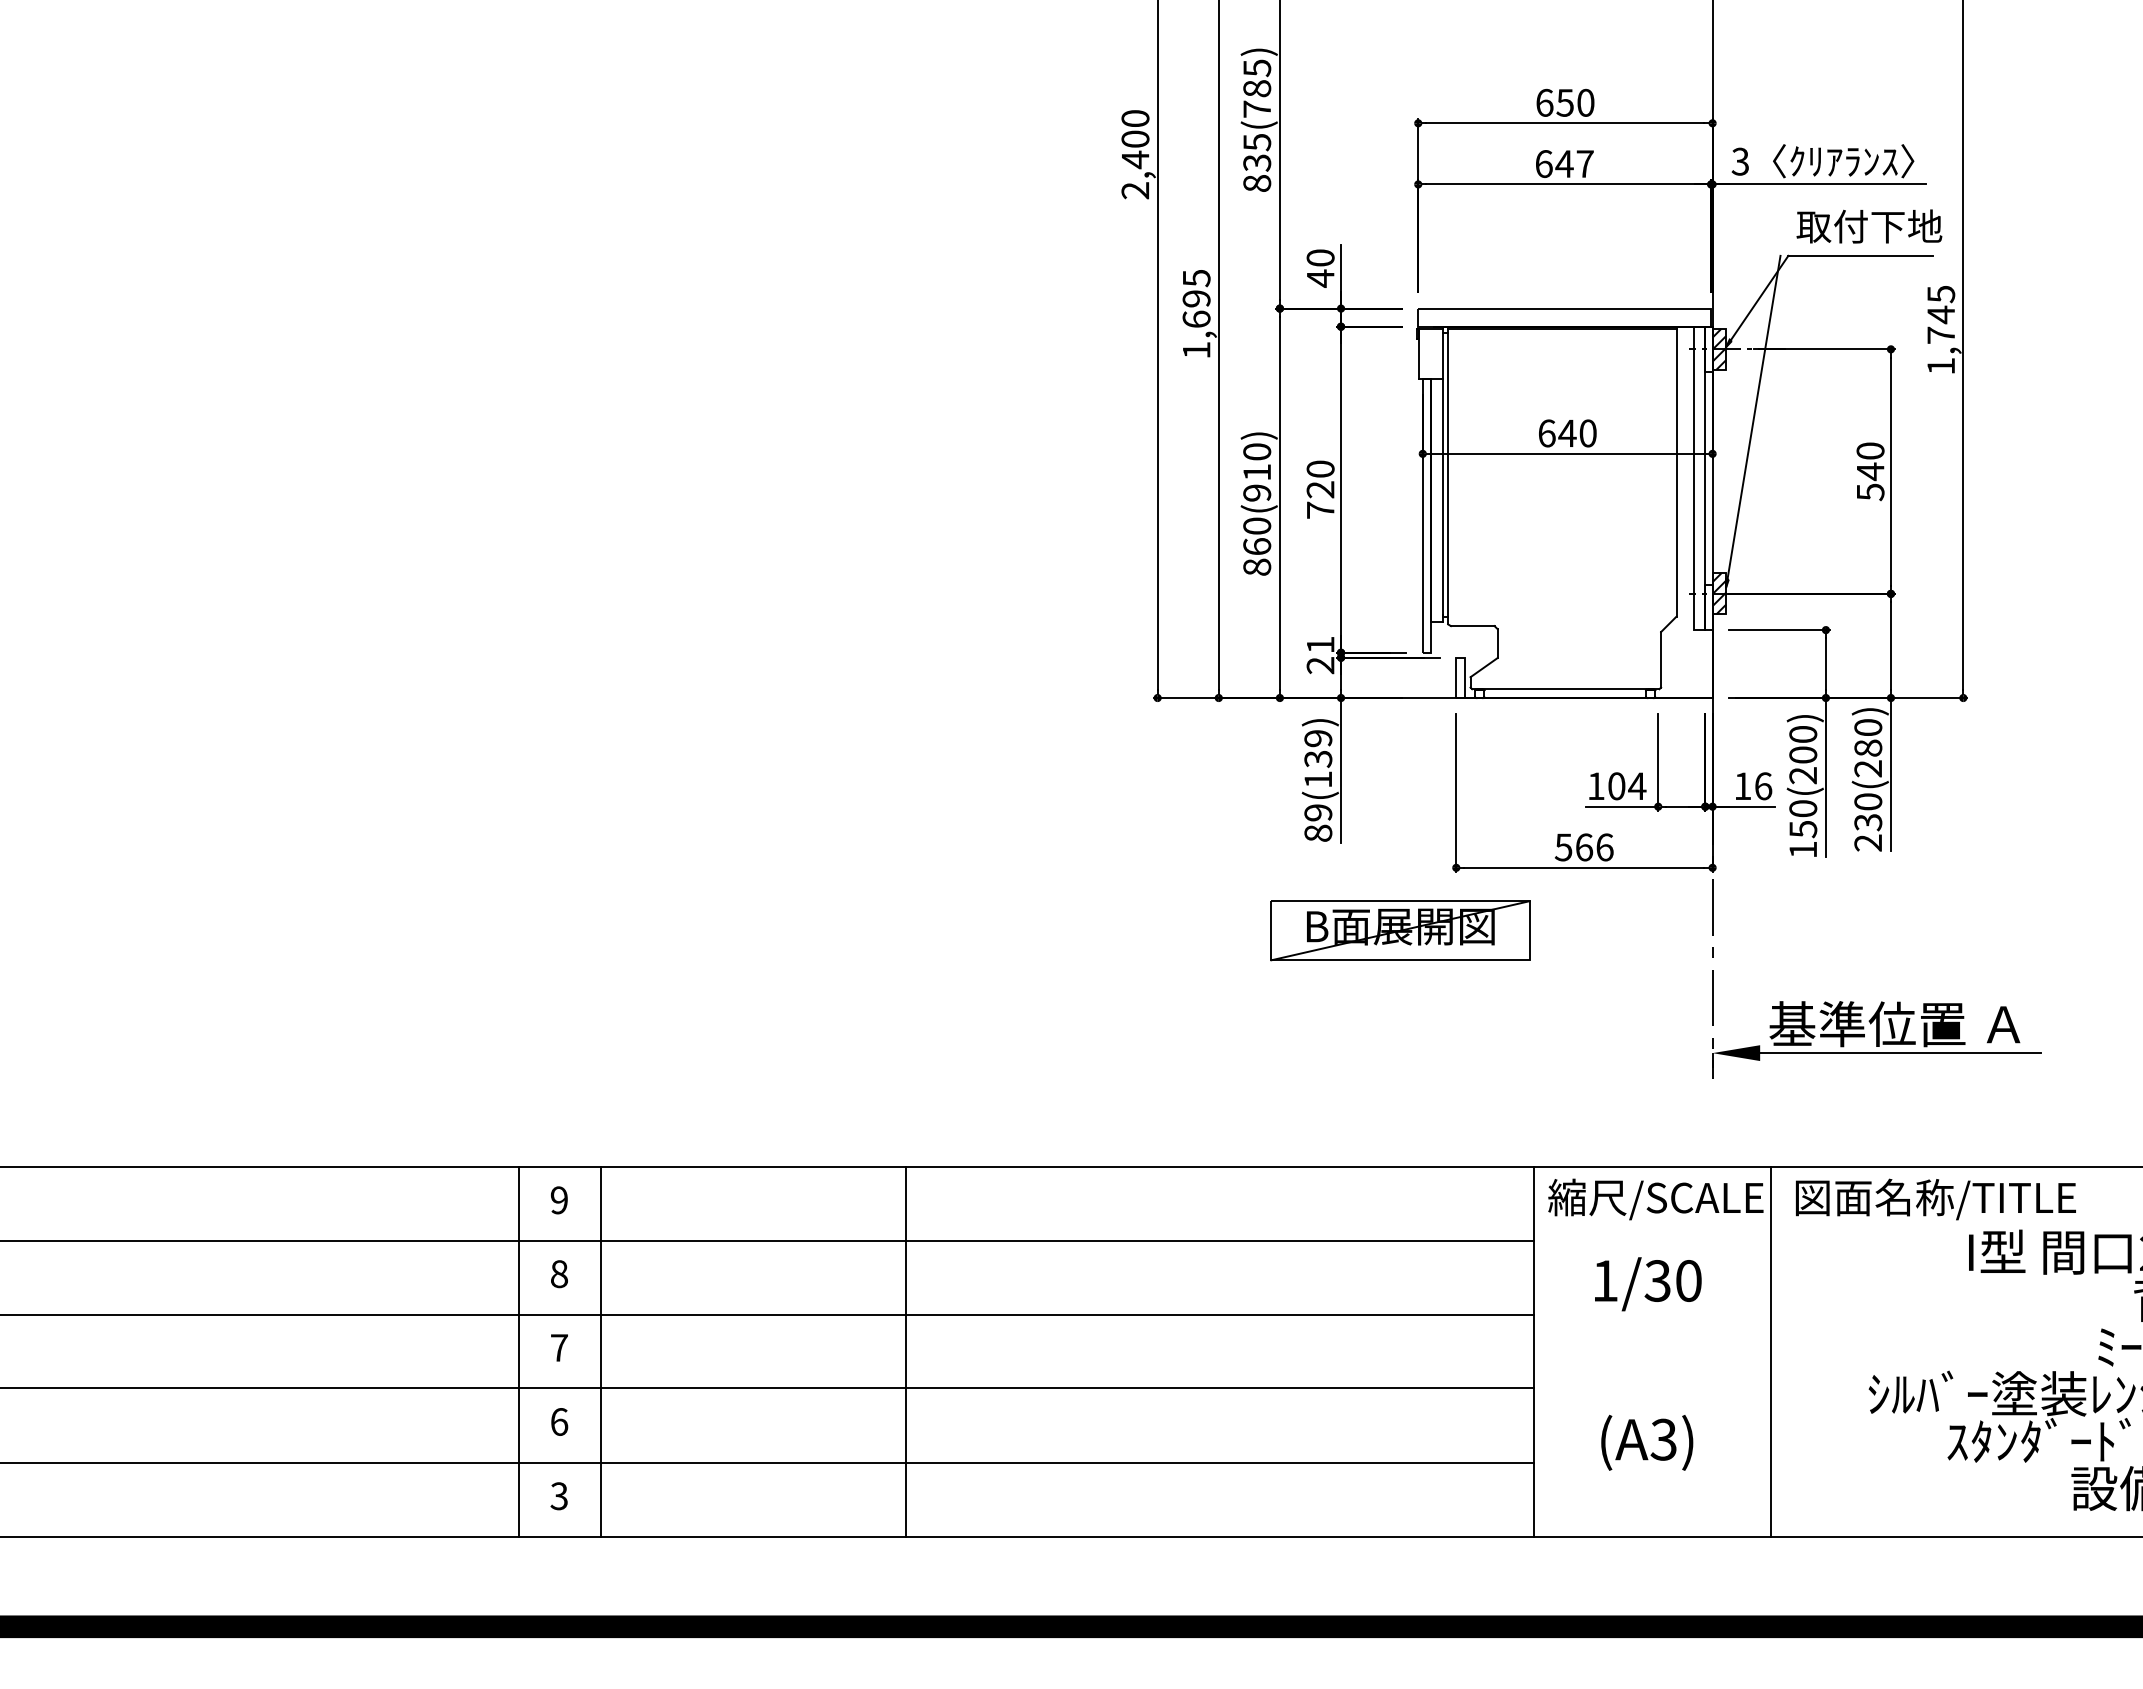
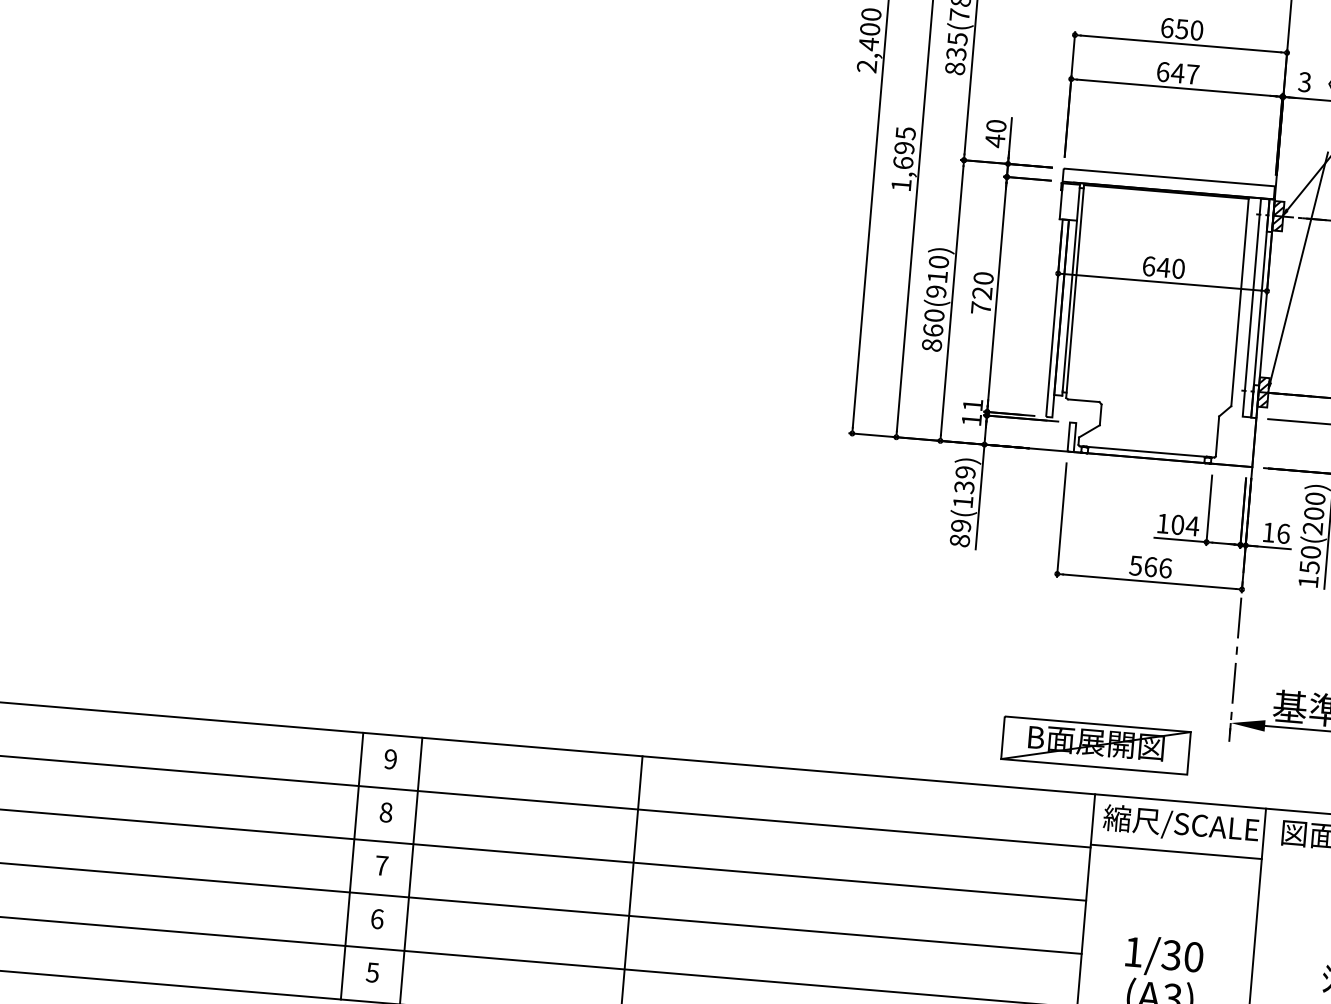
text: (1320, 665) -> (971, 419), 21 -> 11
part: (1400, 930) -> (1096, 745), moved
line: (1652, 1236) -> (1176, 851), added
text: (1648, 1284) -> (1164, 957), moved
text: (559, 1495) -> (372, 972), 3 -> 5

